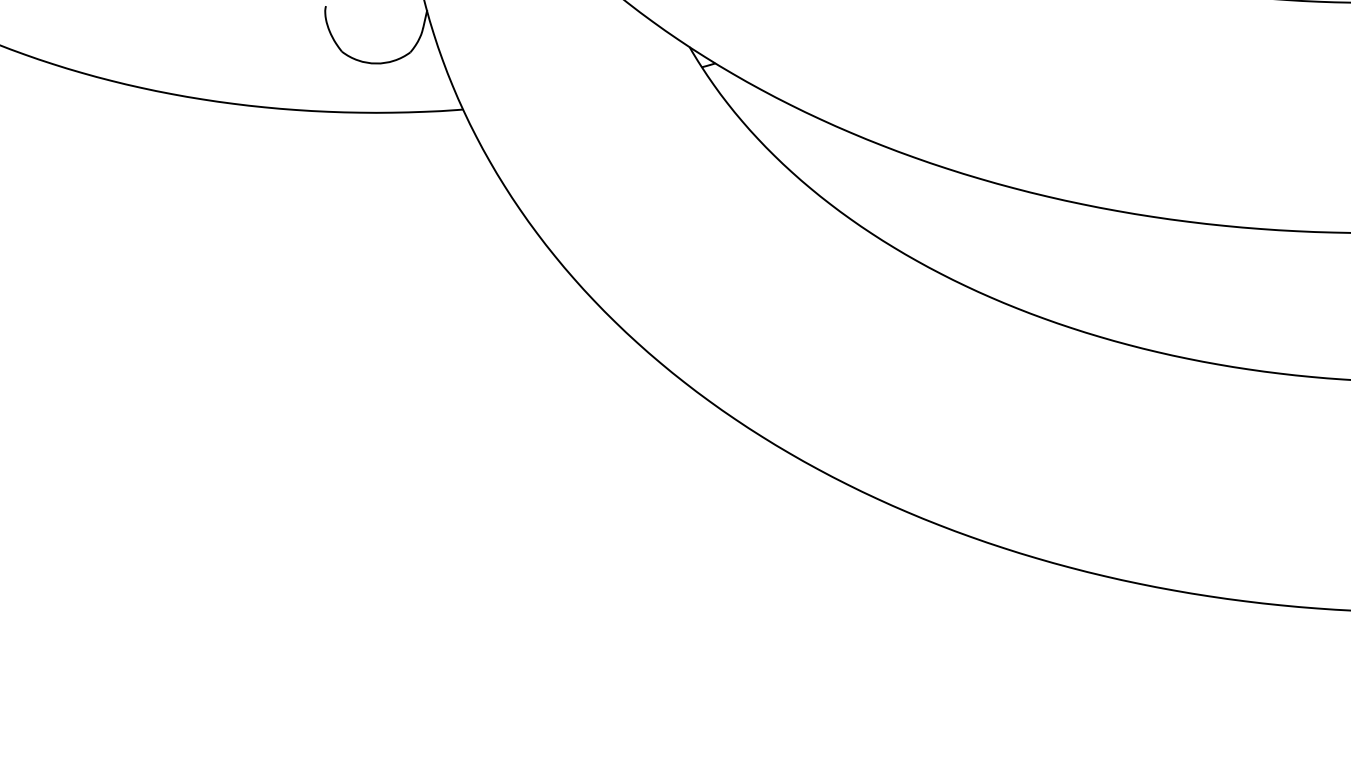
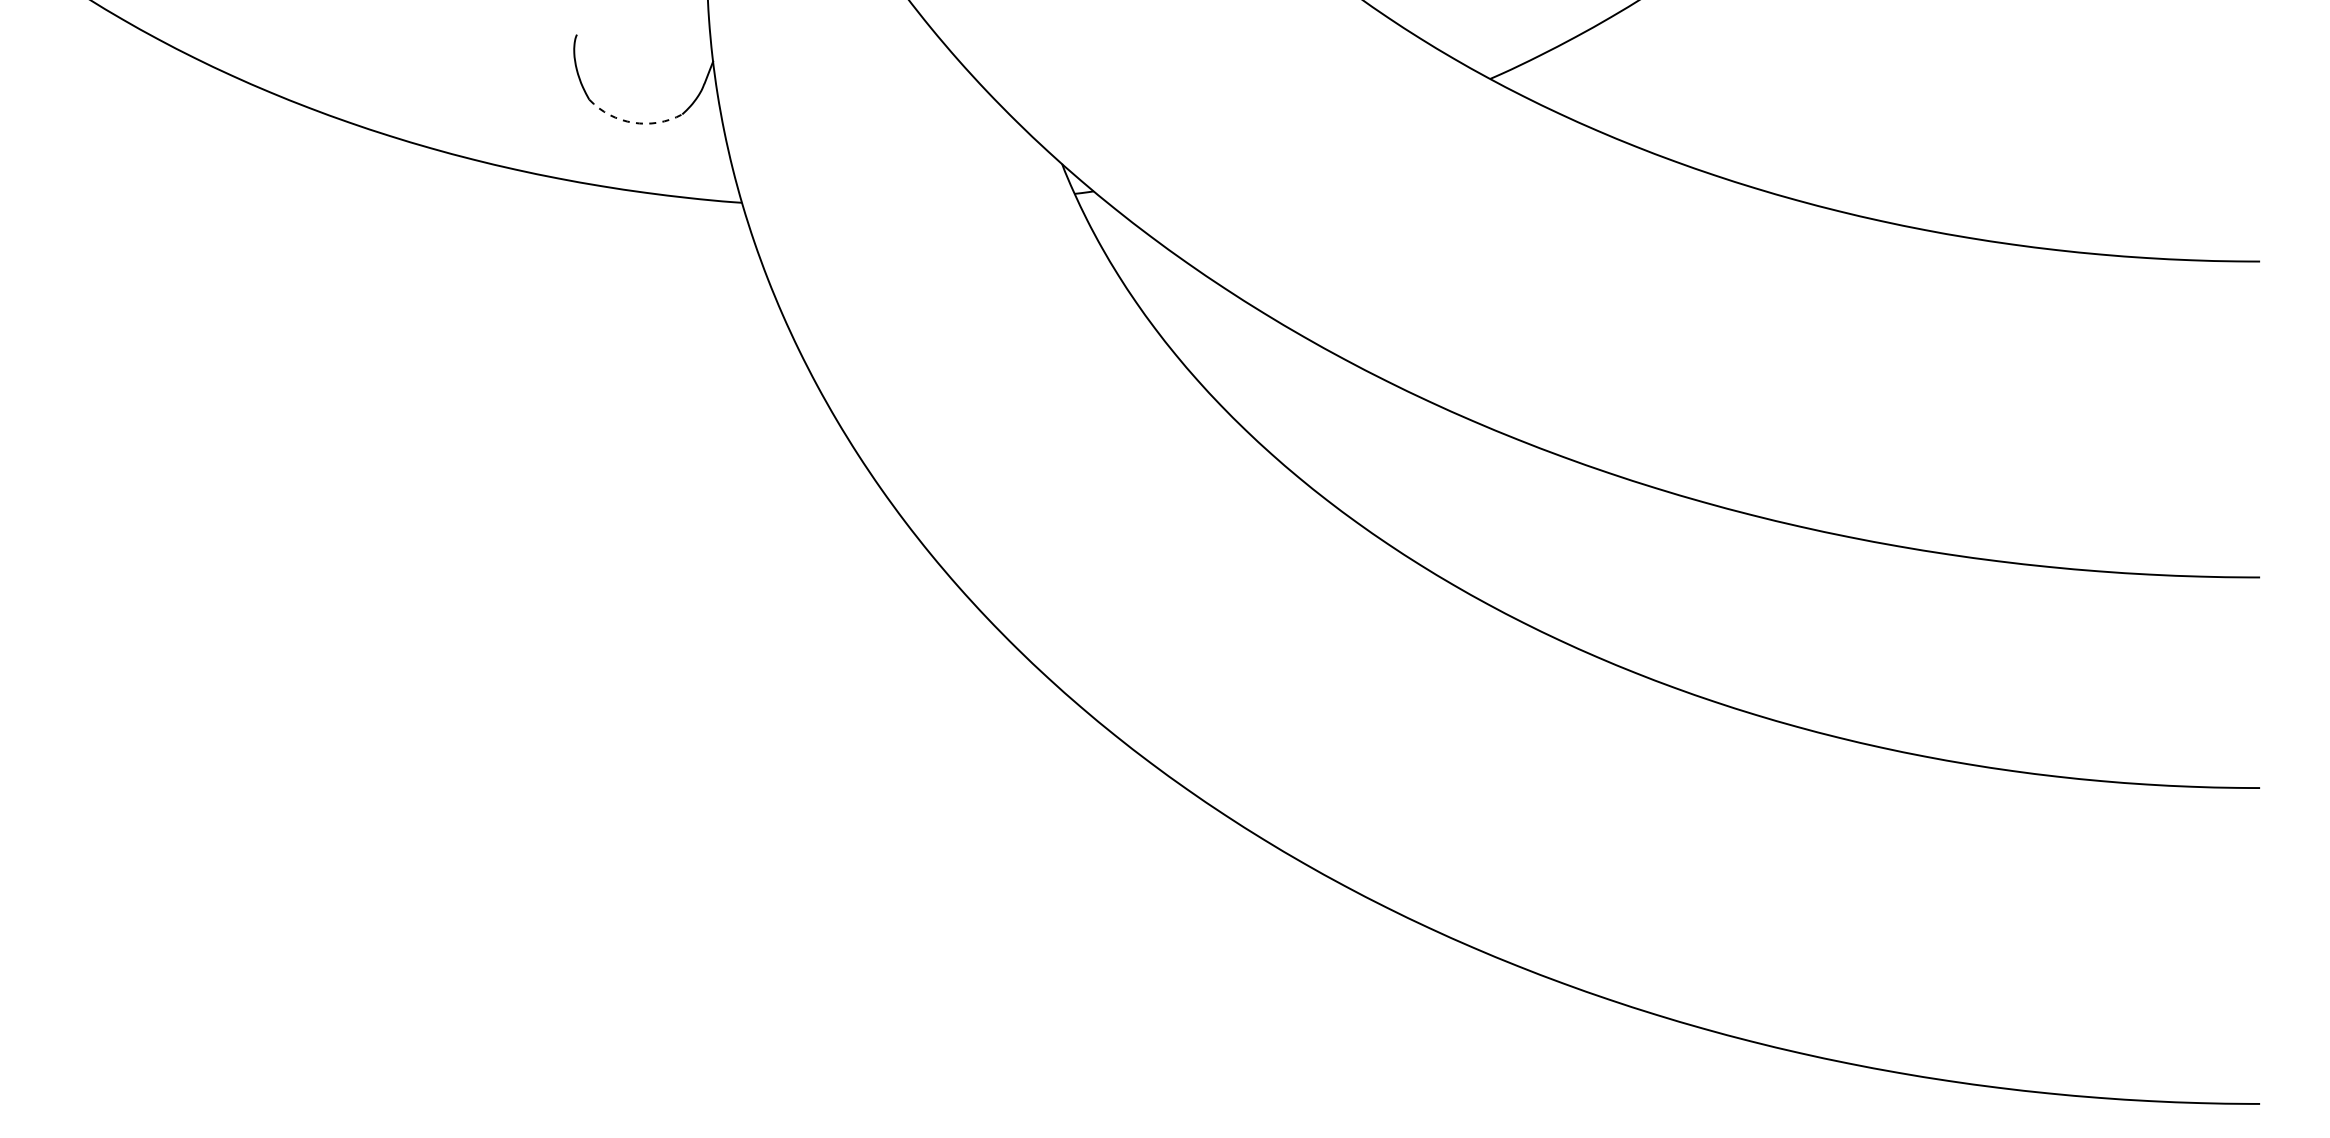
arc: (376, 63) -> (633, 122), solid -> dashed

